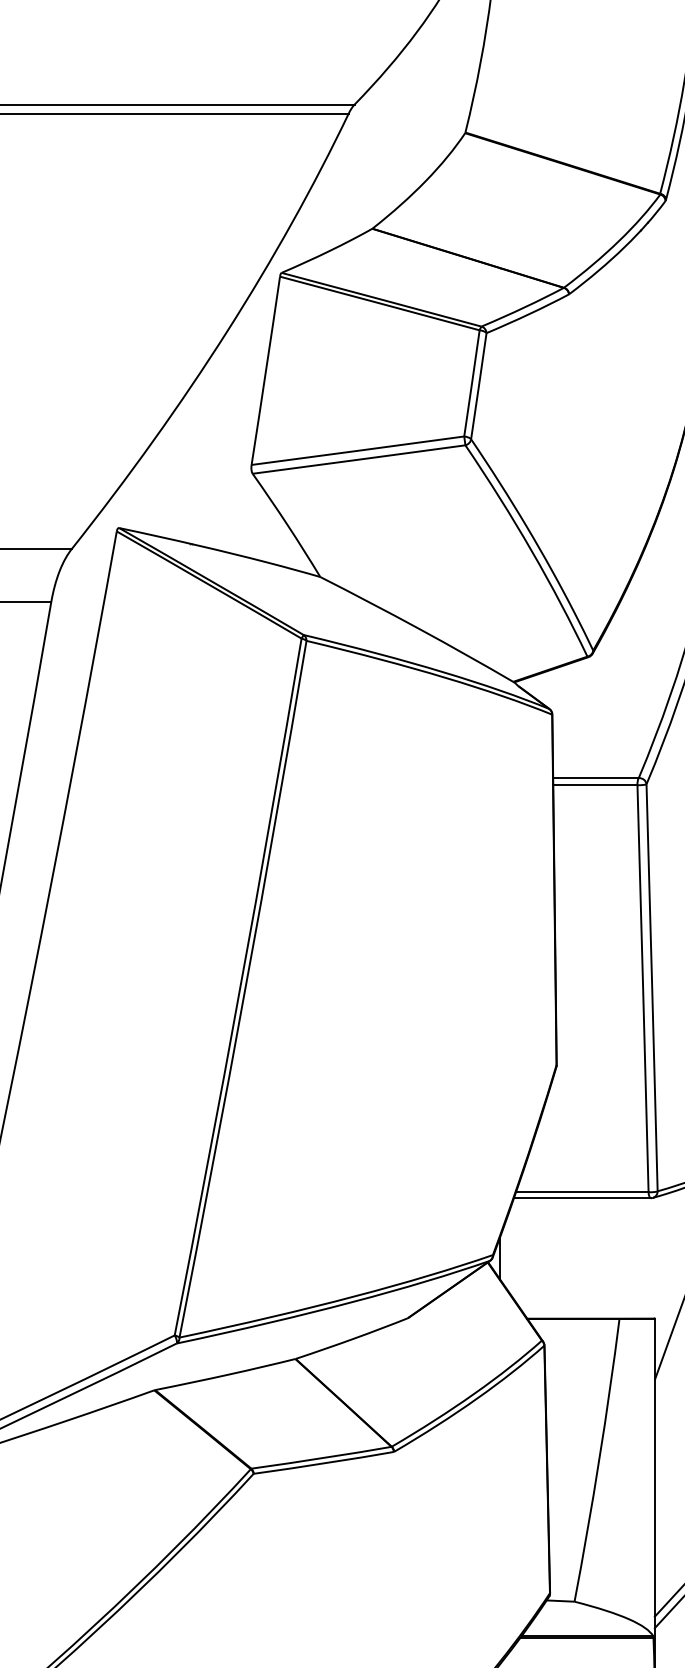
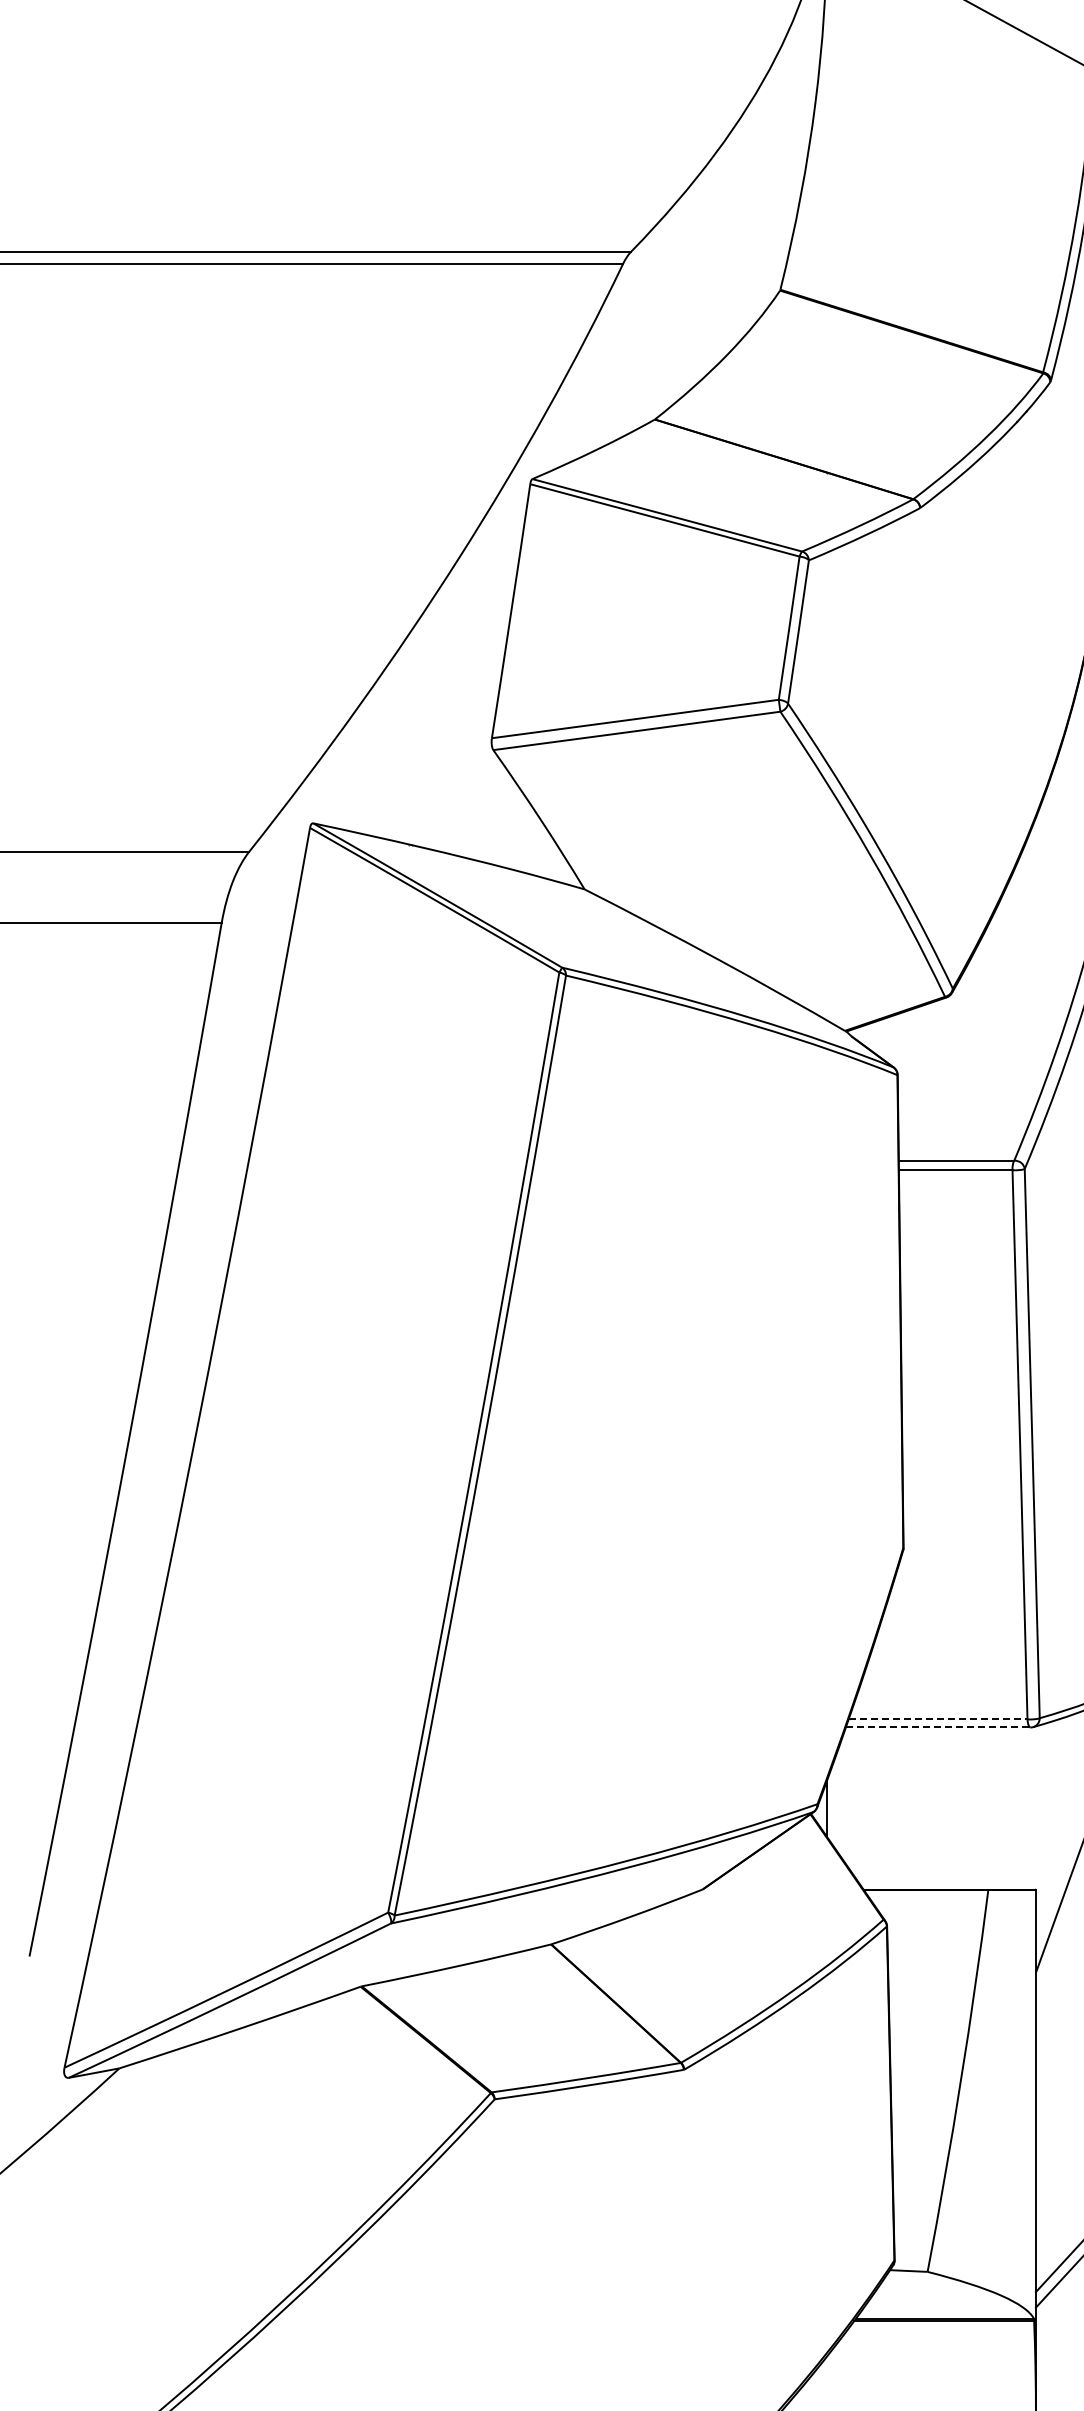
line: (582, 1192) -> (938, 1719), solid -> dashed
line: (582, 1198) -> (938, 1727), solid -> dashed

